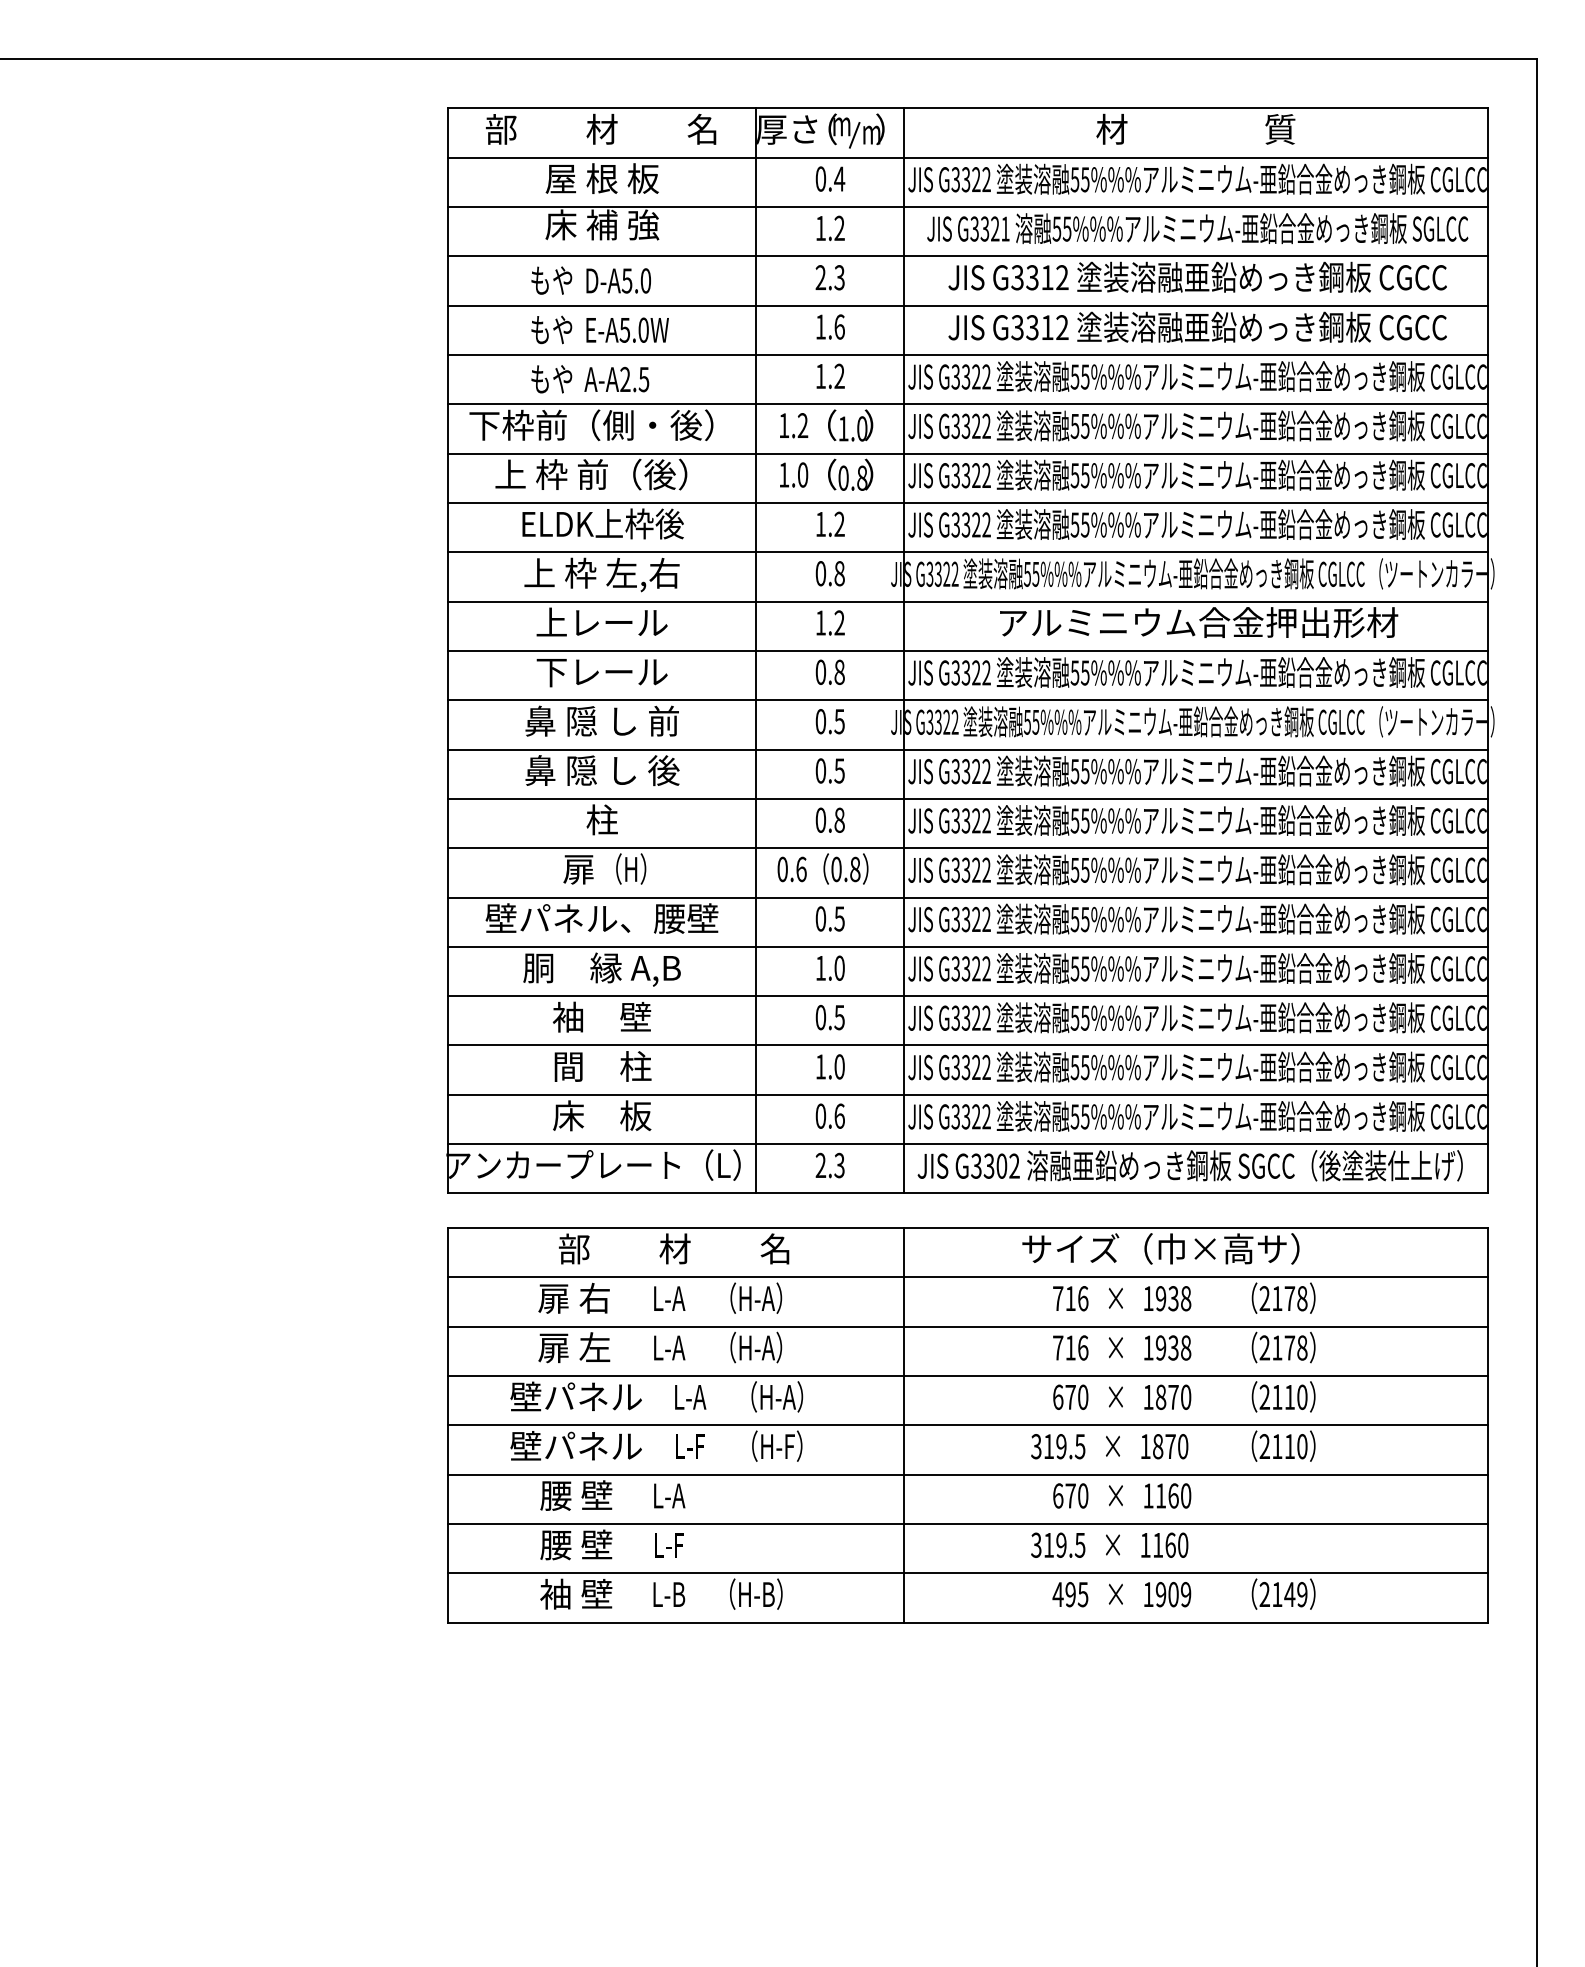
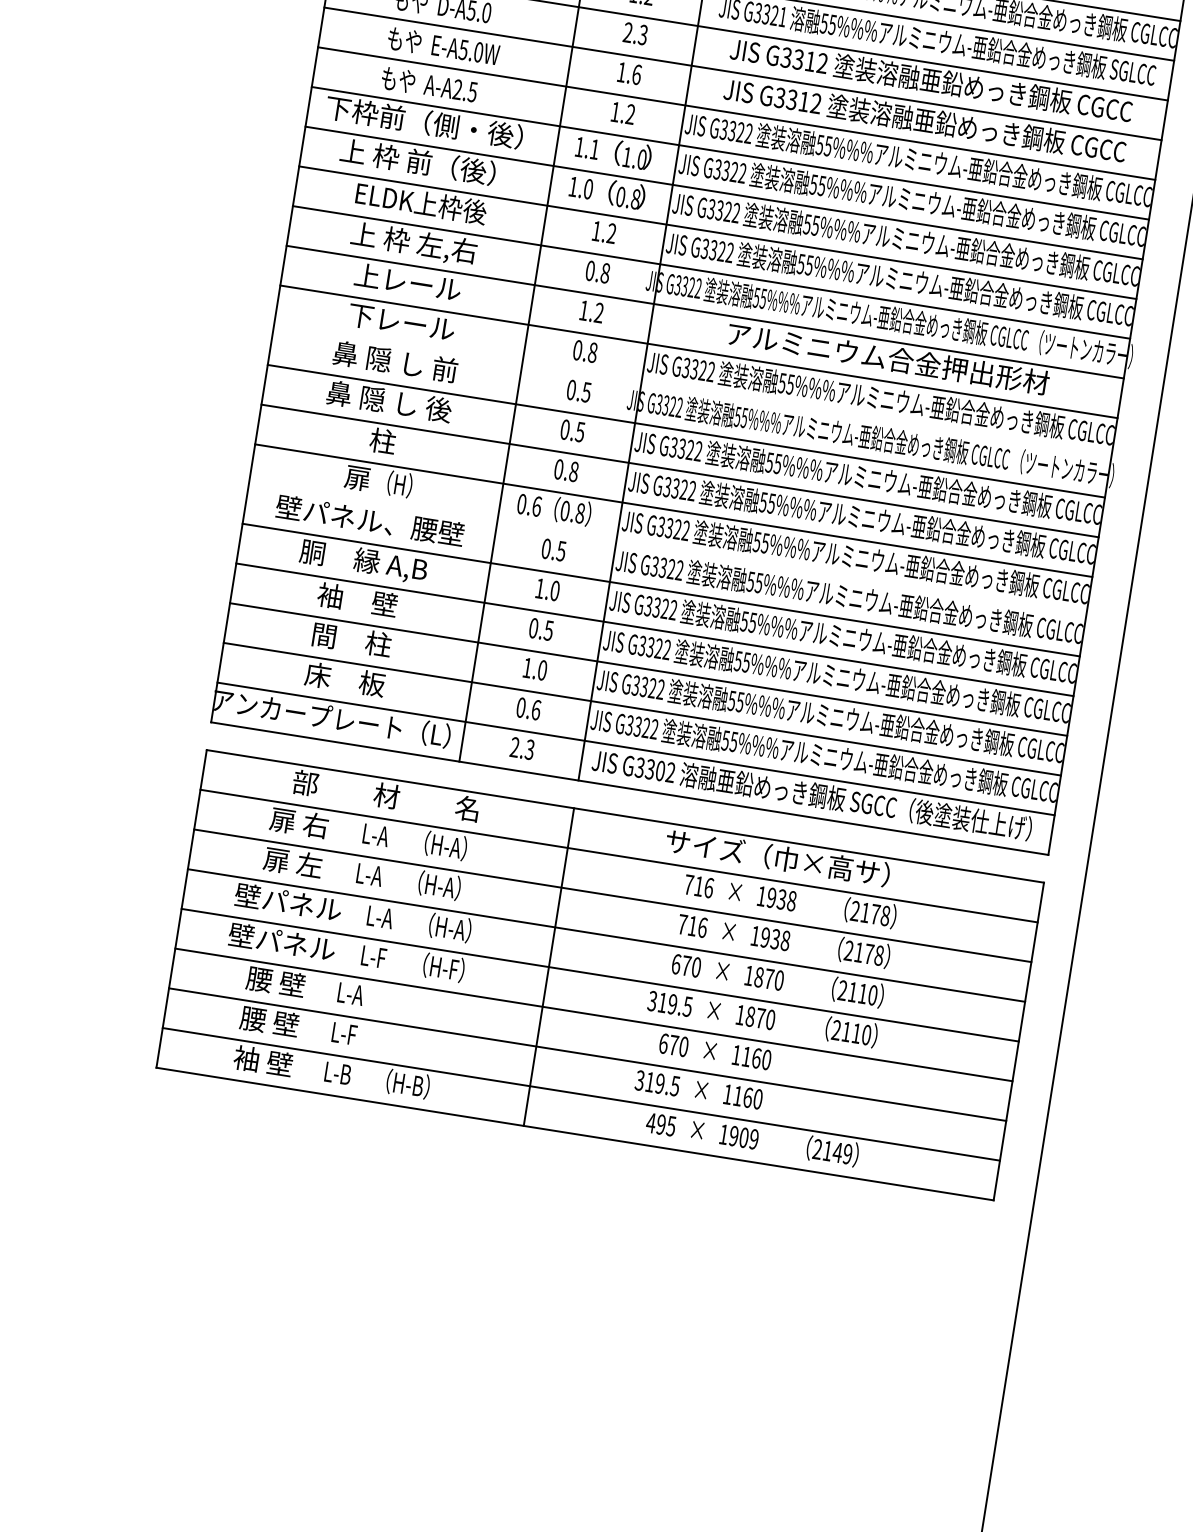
text: (802, 425) -> (594, 149), 1.2 -> 1.1
line: (968, 700) -> (692, 391), removed
line: (968, 897) -> (667, 550), removed

